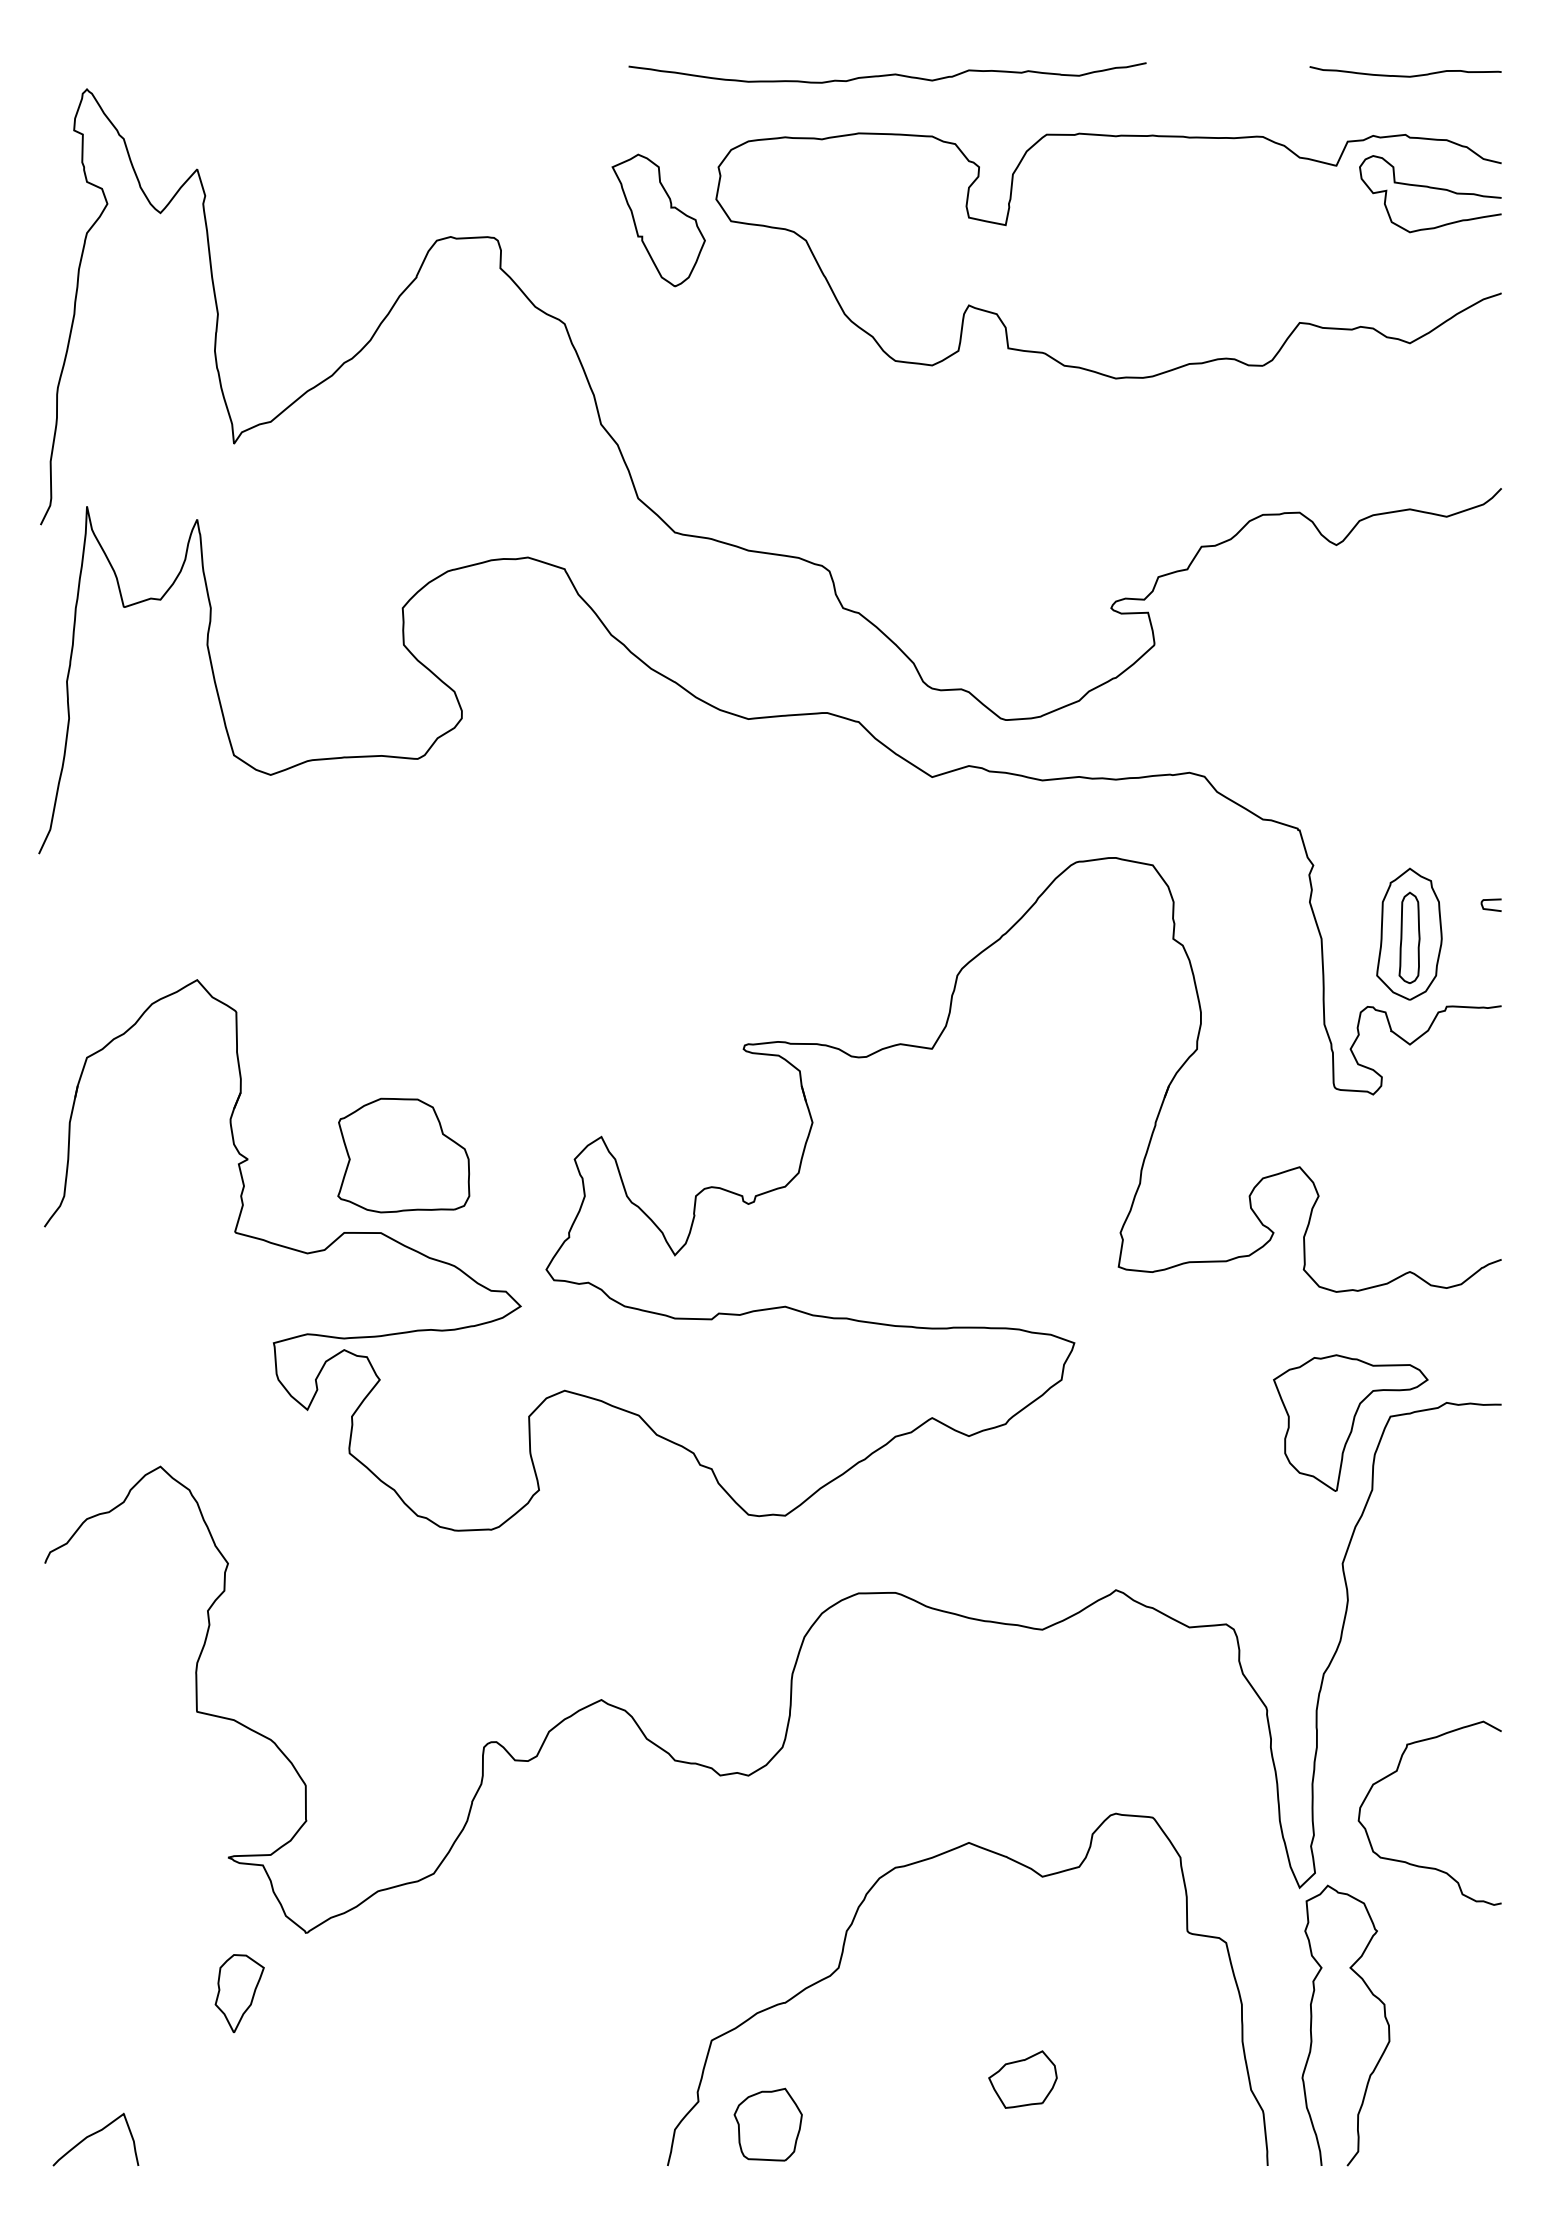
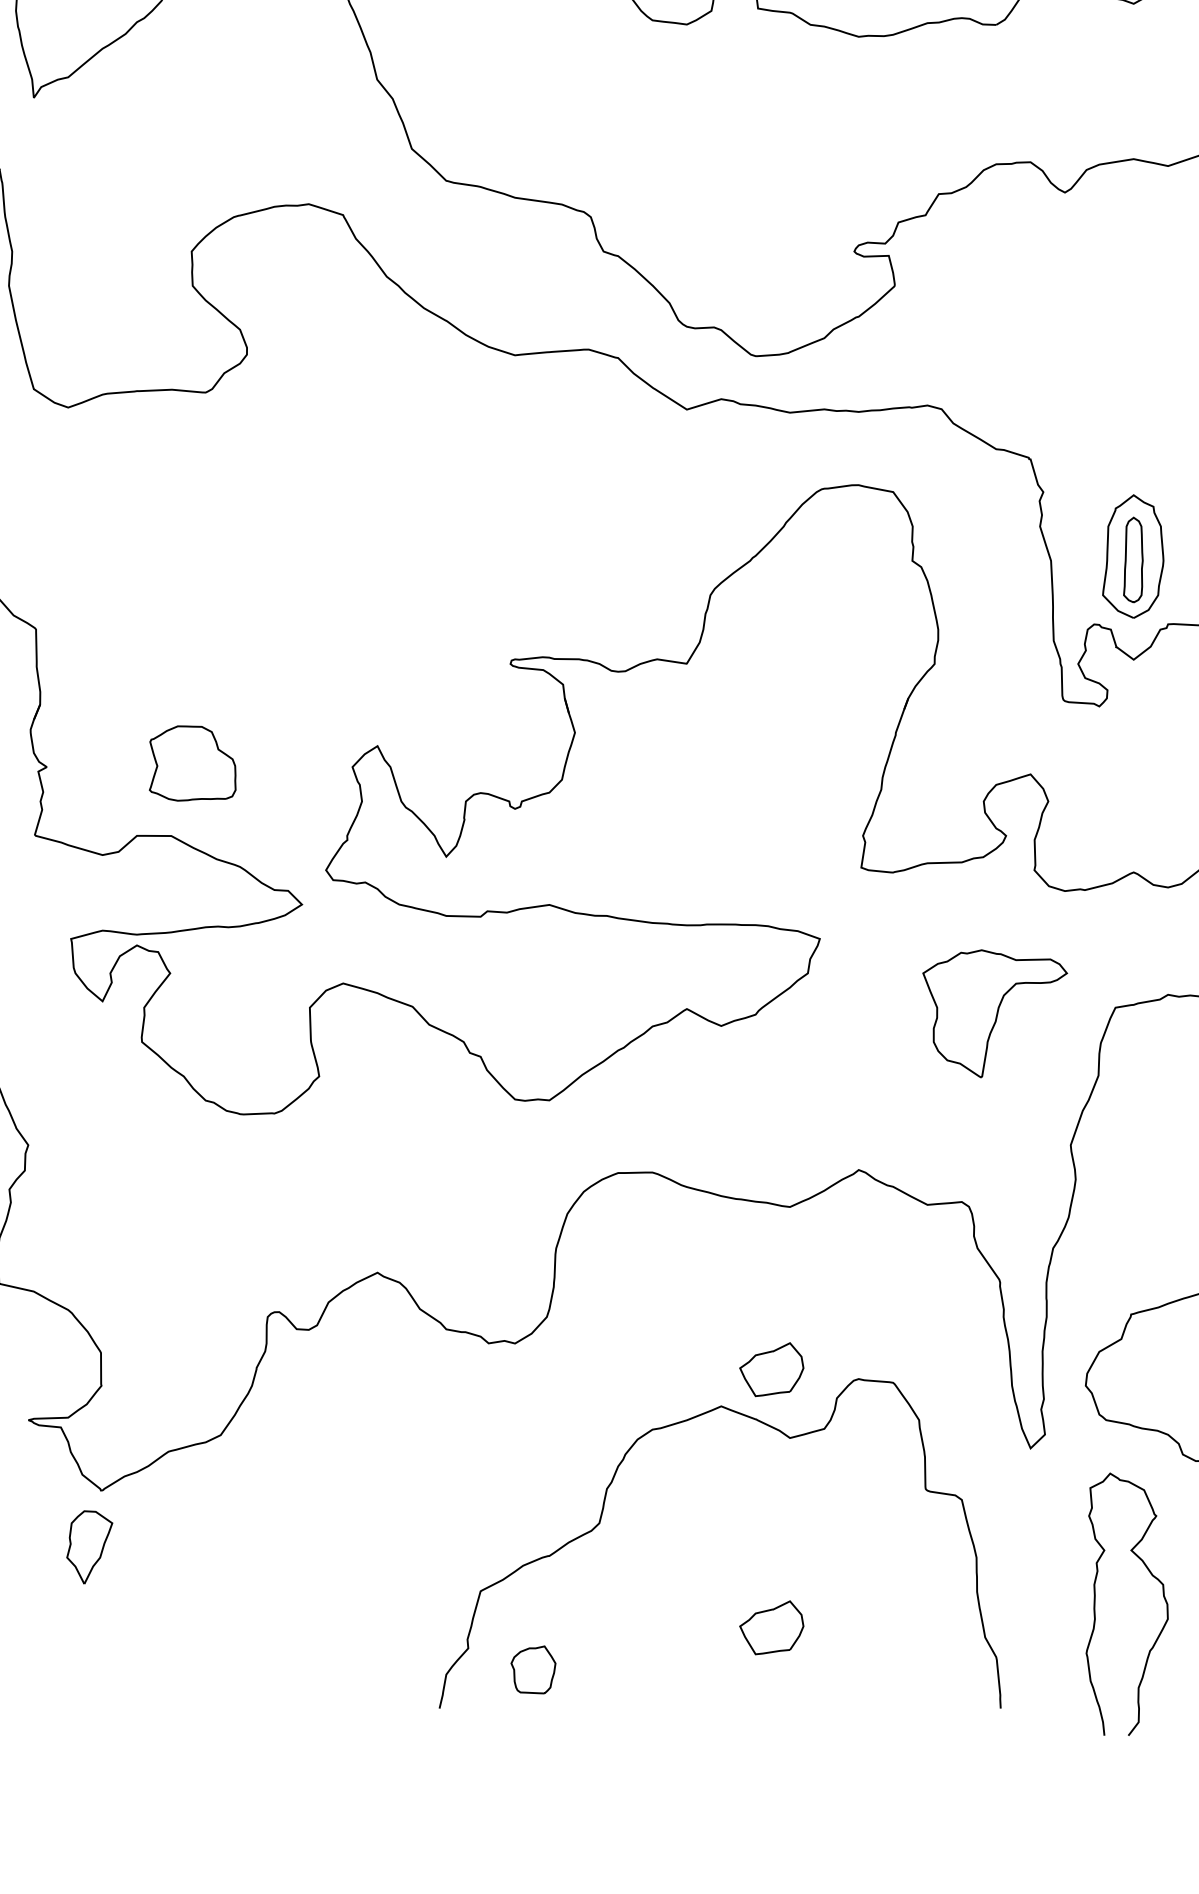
part: (403, 1155) -> (192, 763), size x0.7
part: (1350, 1422) -> (994, 1013), moved
part: (1022, 1803) -> (771, 1369), added
part: (239, 1993) -> (89, 1547), moved
curve: (1312, 2021) -> (1095, 1600), moved
part: (767, 2124) -> (532, 1669), size x0.7

